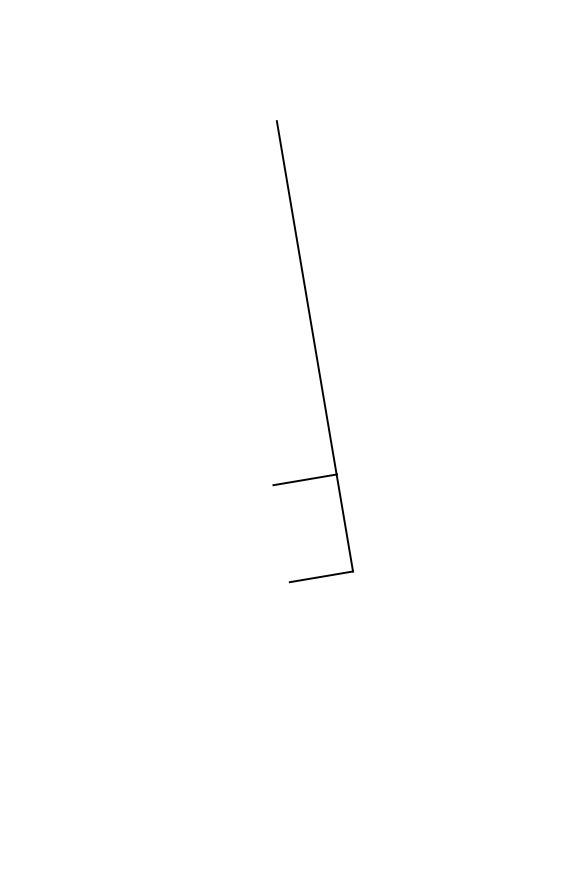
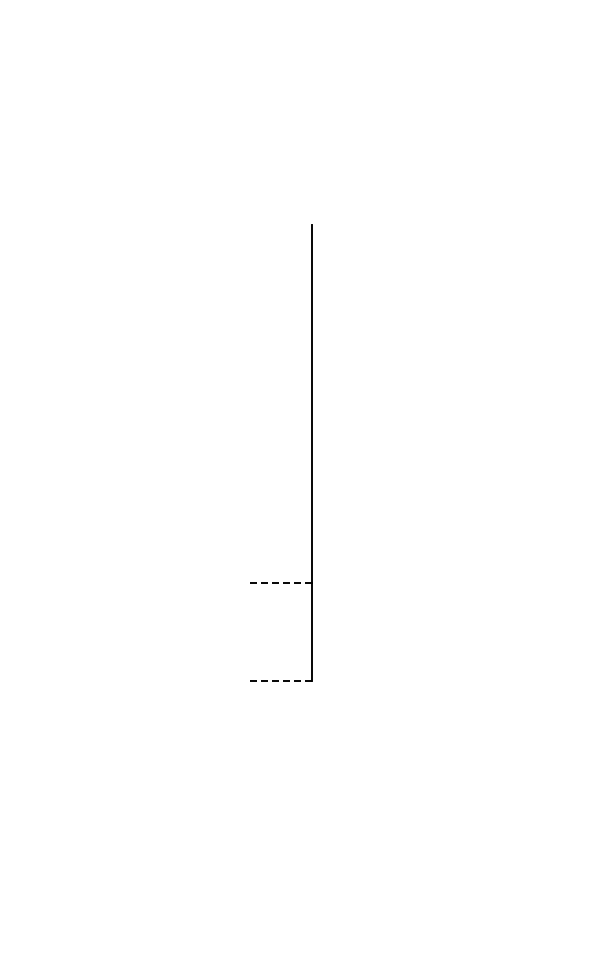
line: (304, 480) -> (278, 583), solid -> dashed
line: (320, 576) -> (278, 681), solid -> dashed

